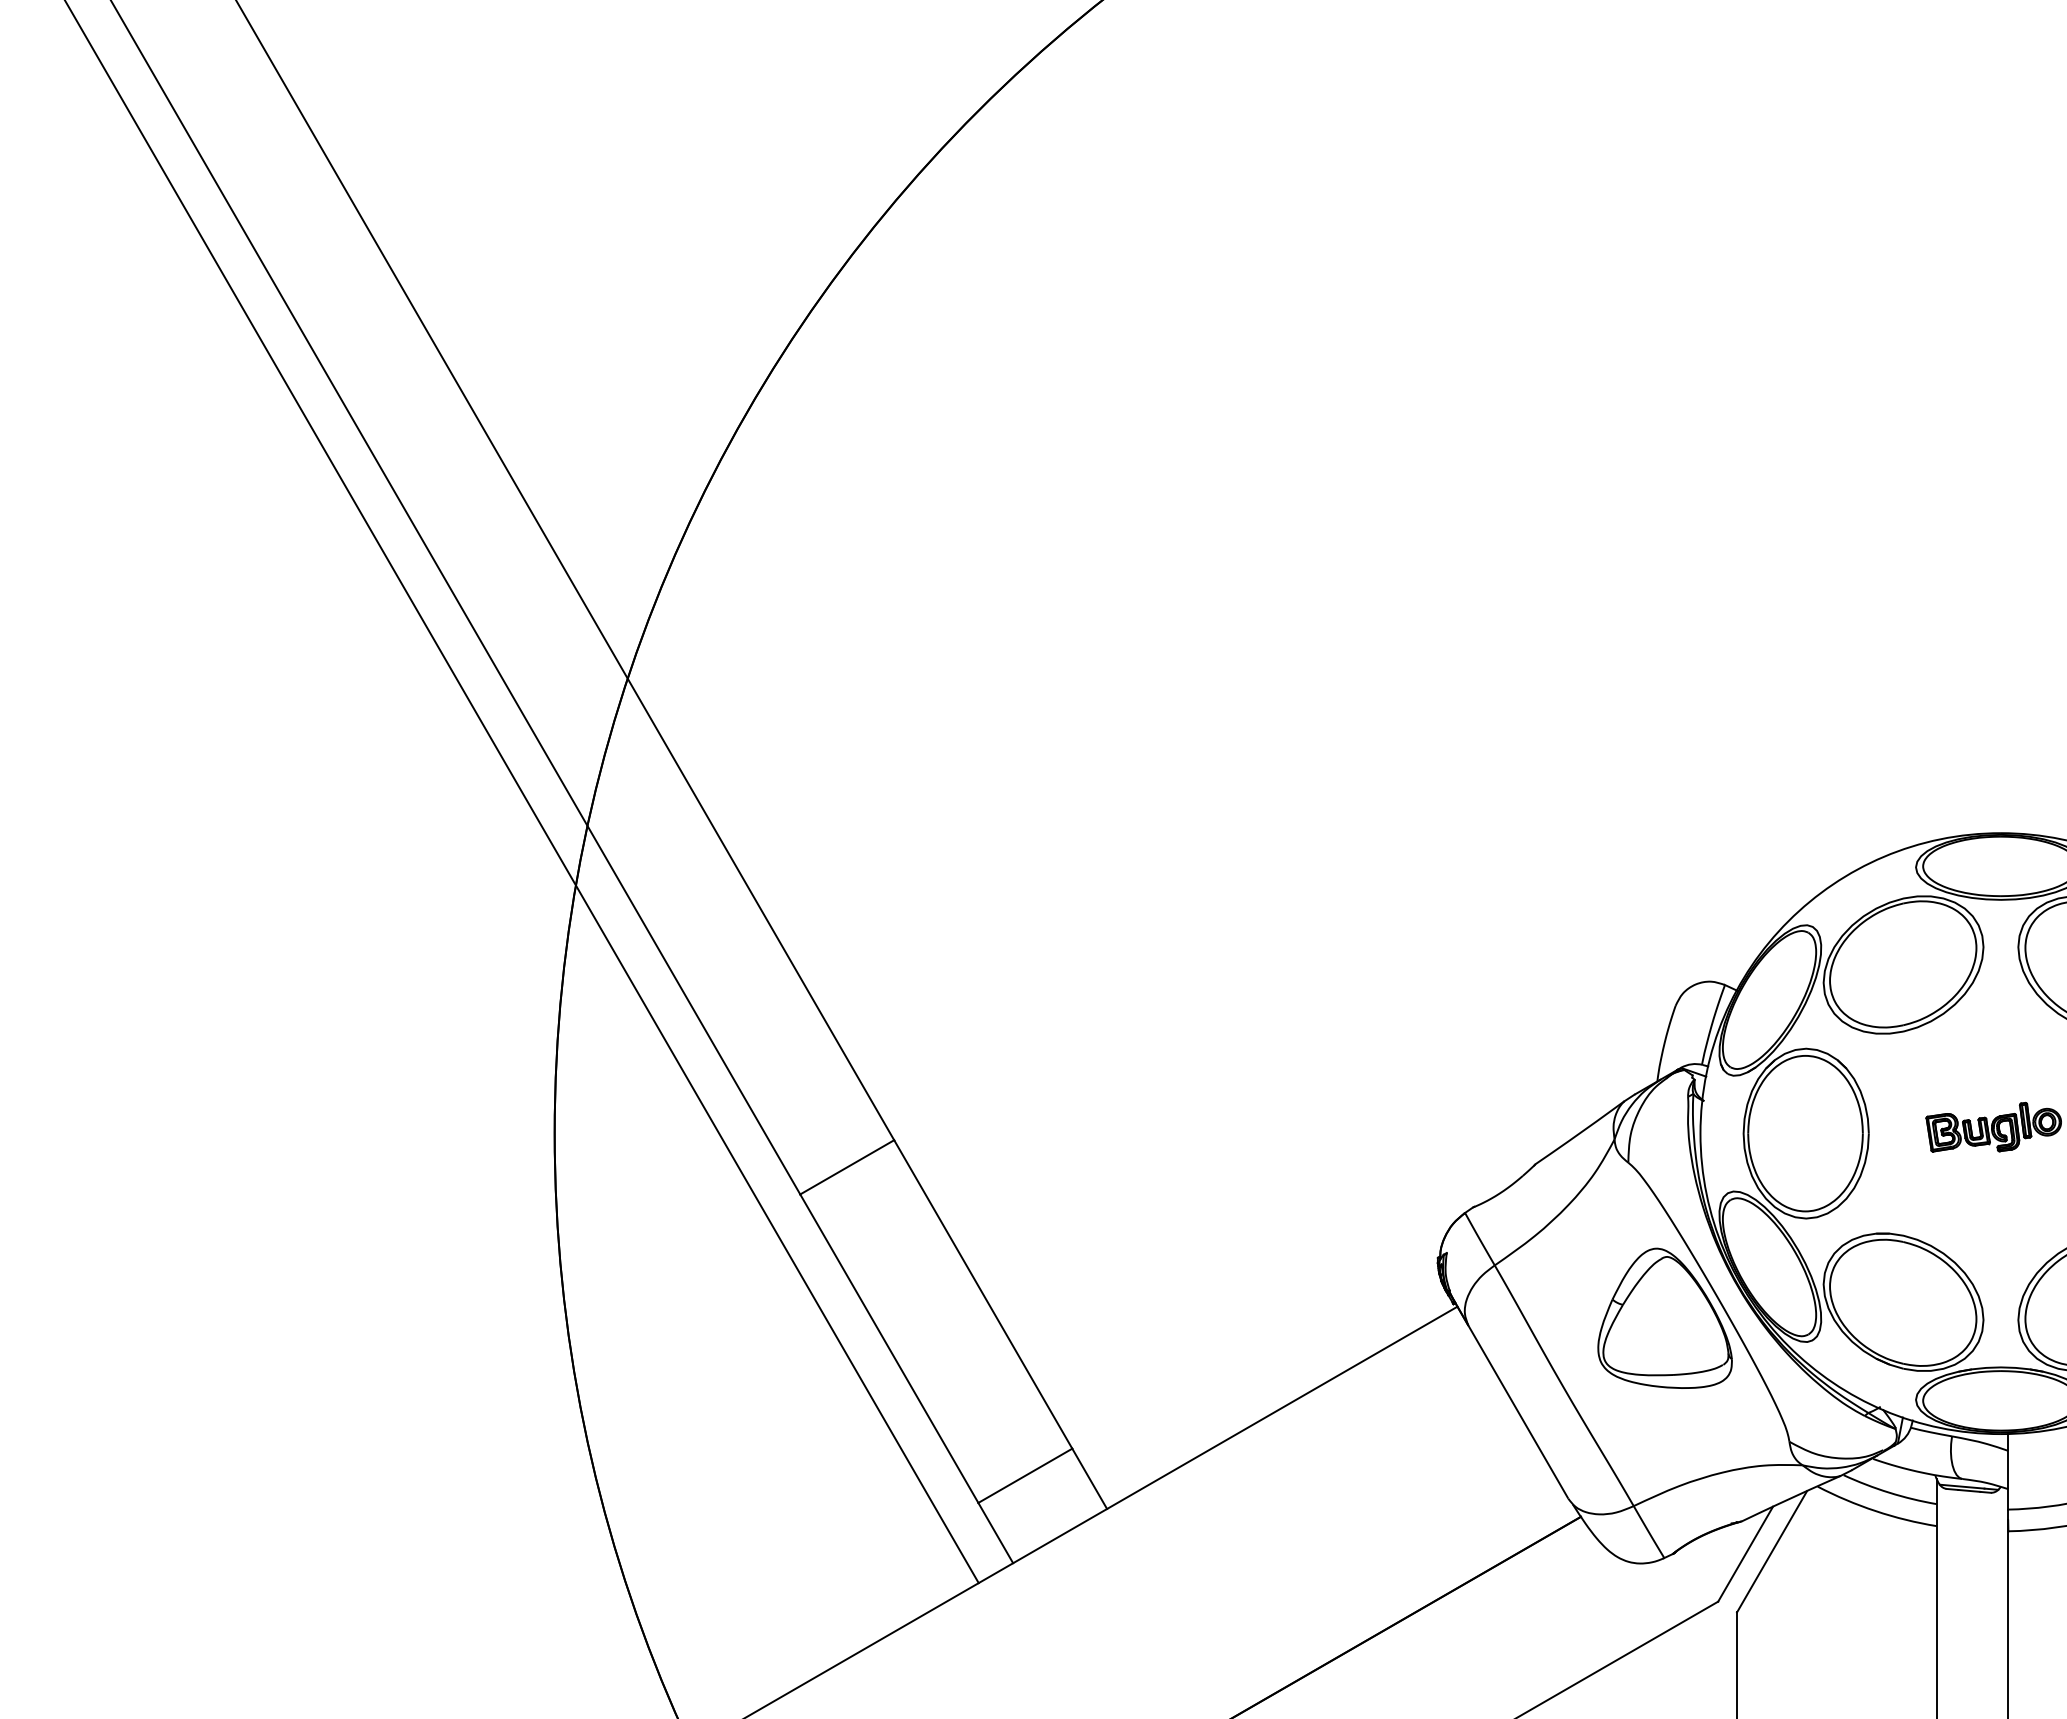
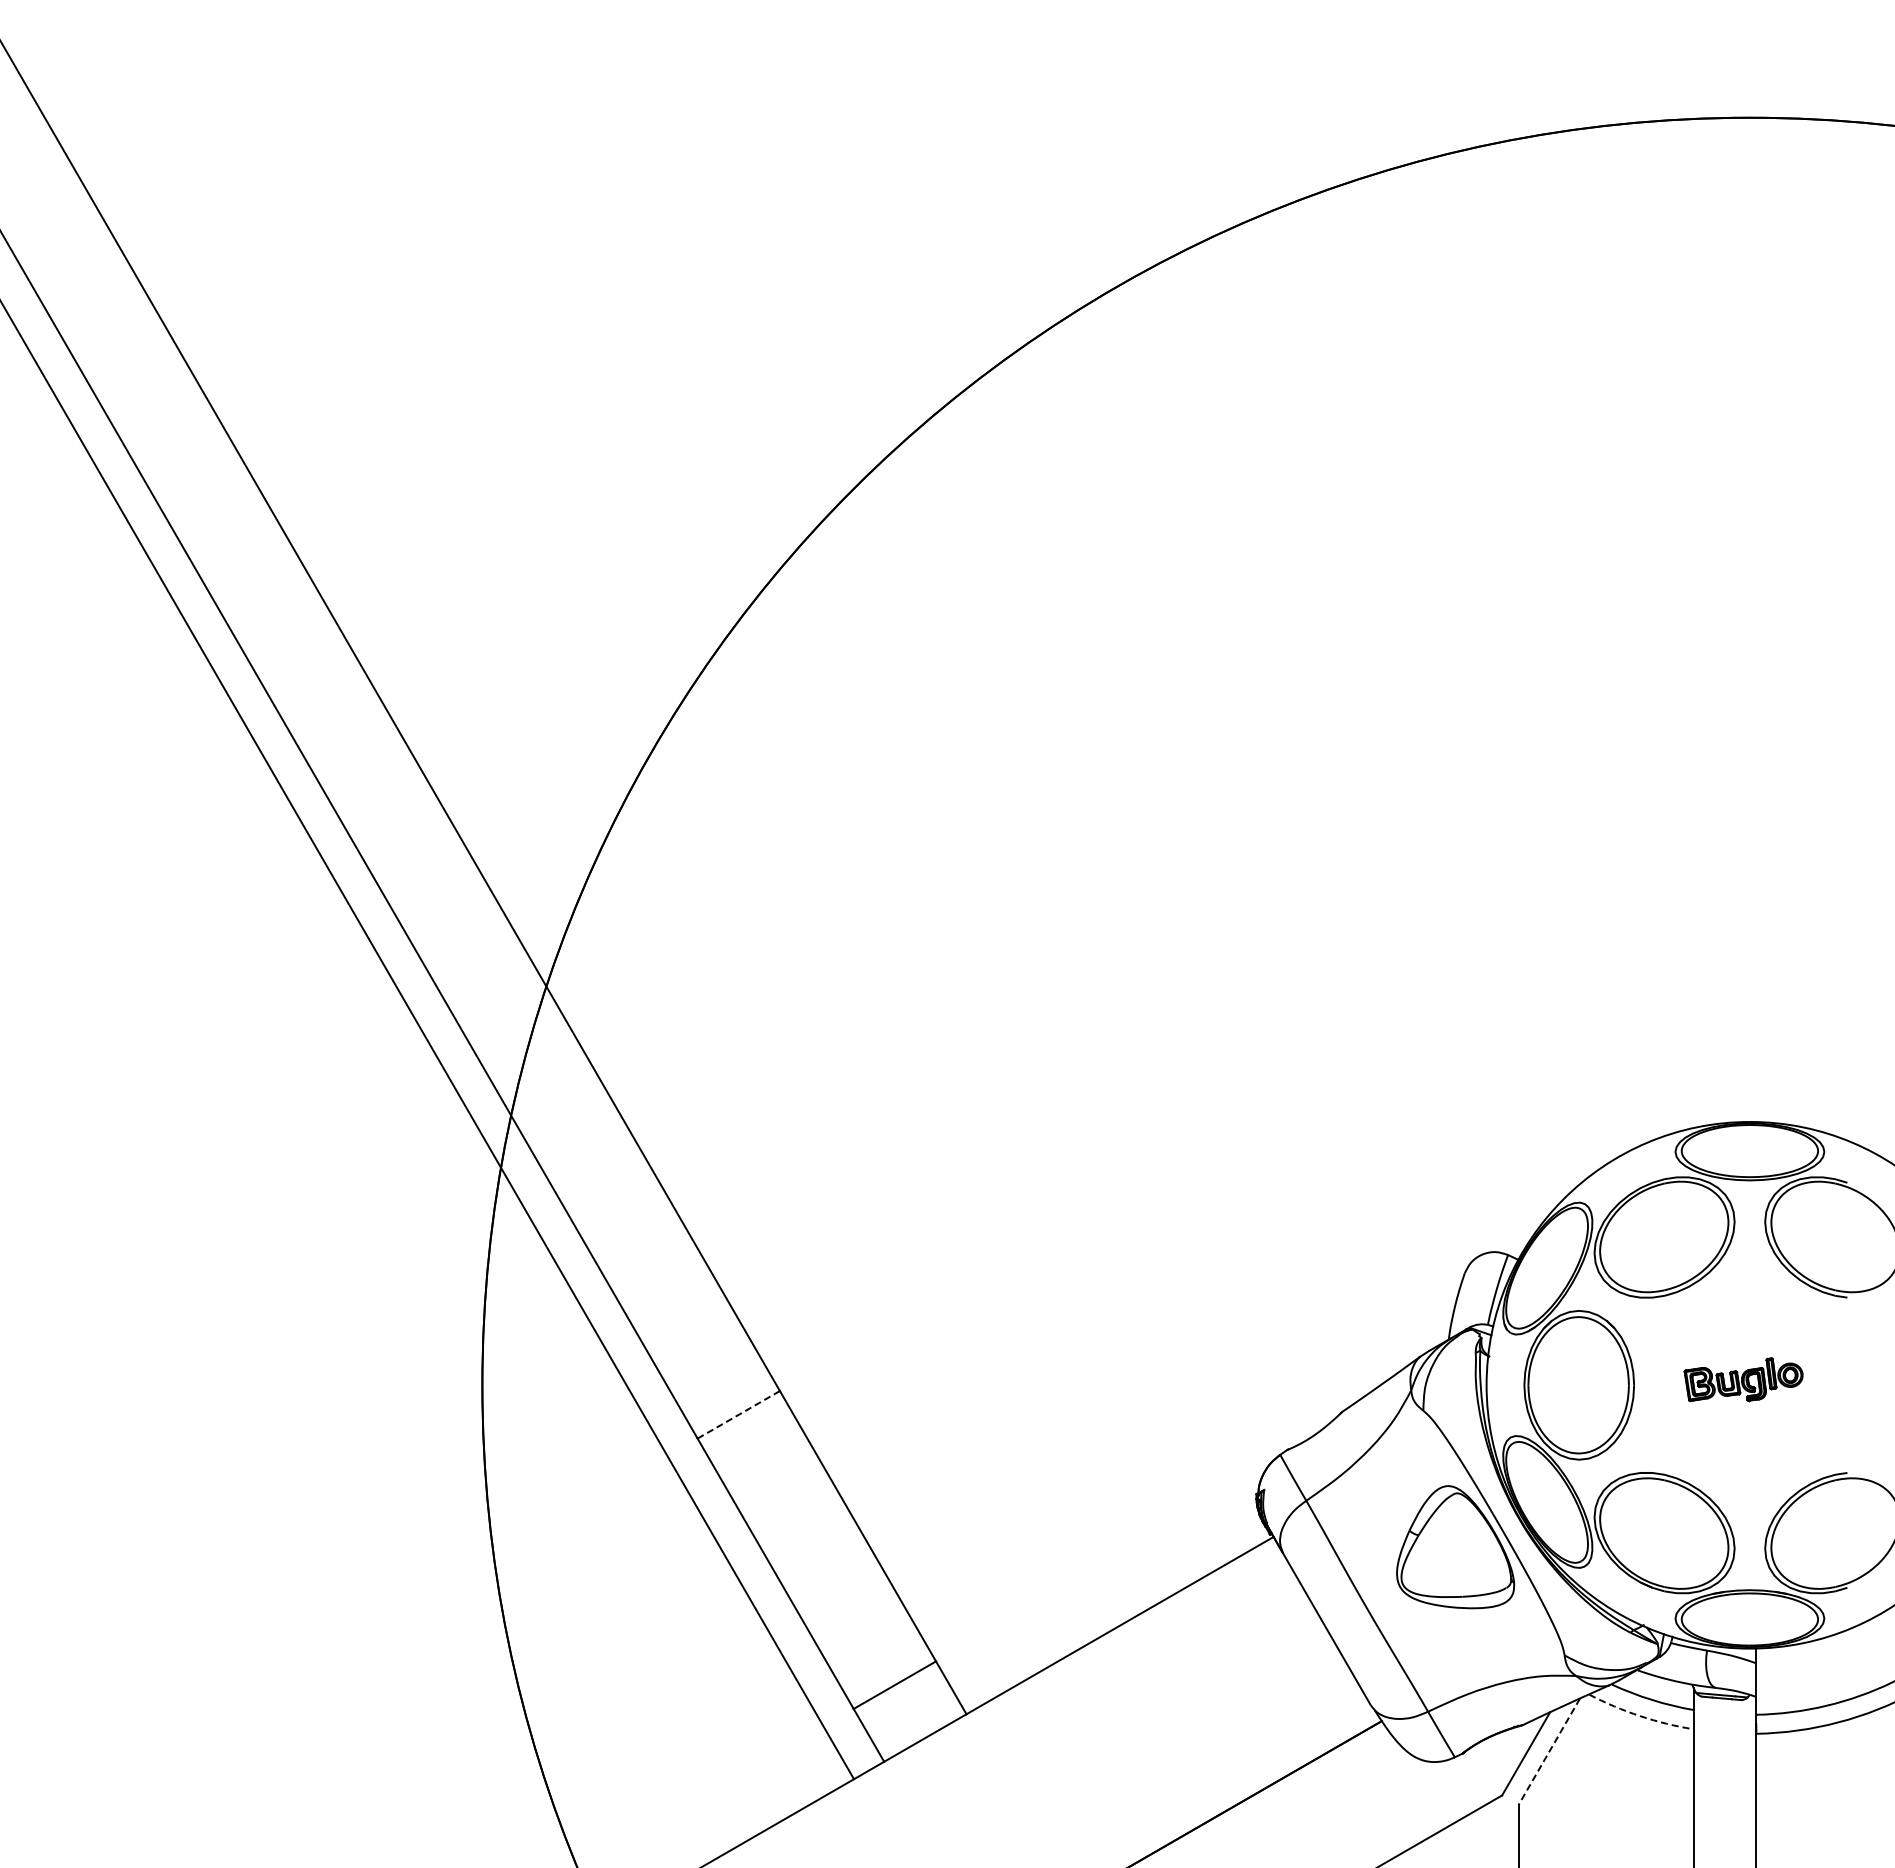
line: (846, 1166) -> (738, 1414), solid -> dashed
arc: (1876, 1511) -> (1640, 1716), solid -> dashed
line: (1772, 1552) -> (1549, 1752), solid -> dashed

